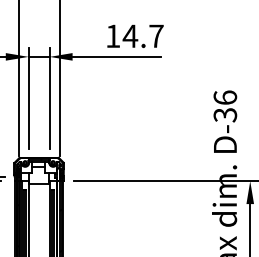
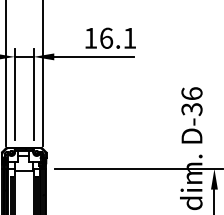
text: (142, 36) -> (117, 38), 14.7 -> 16.1

